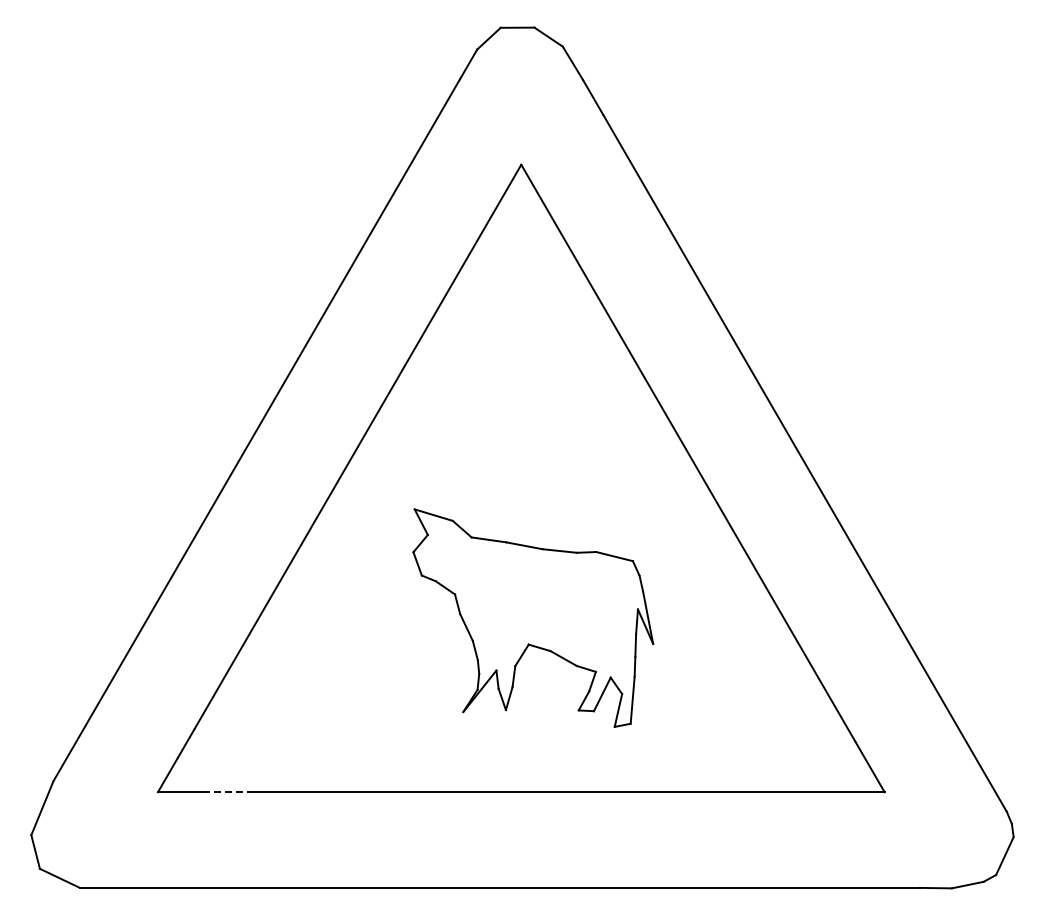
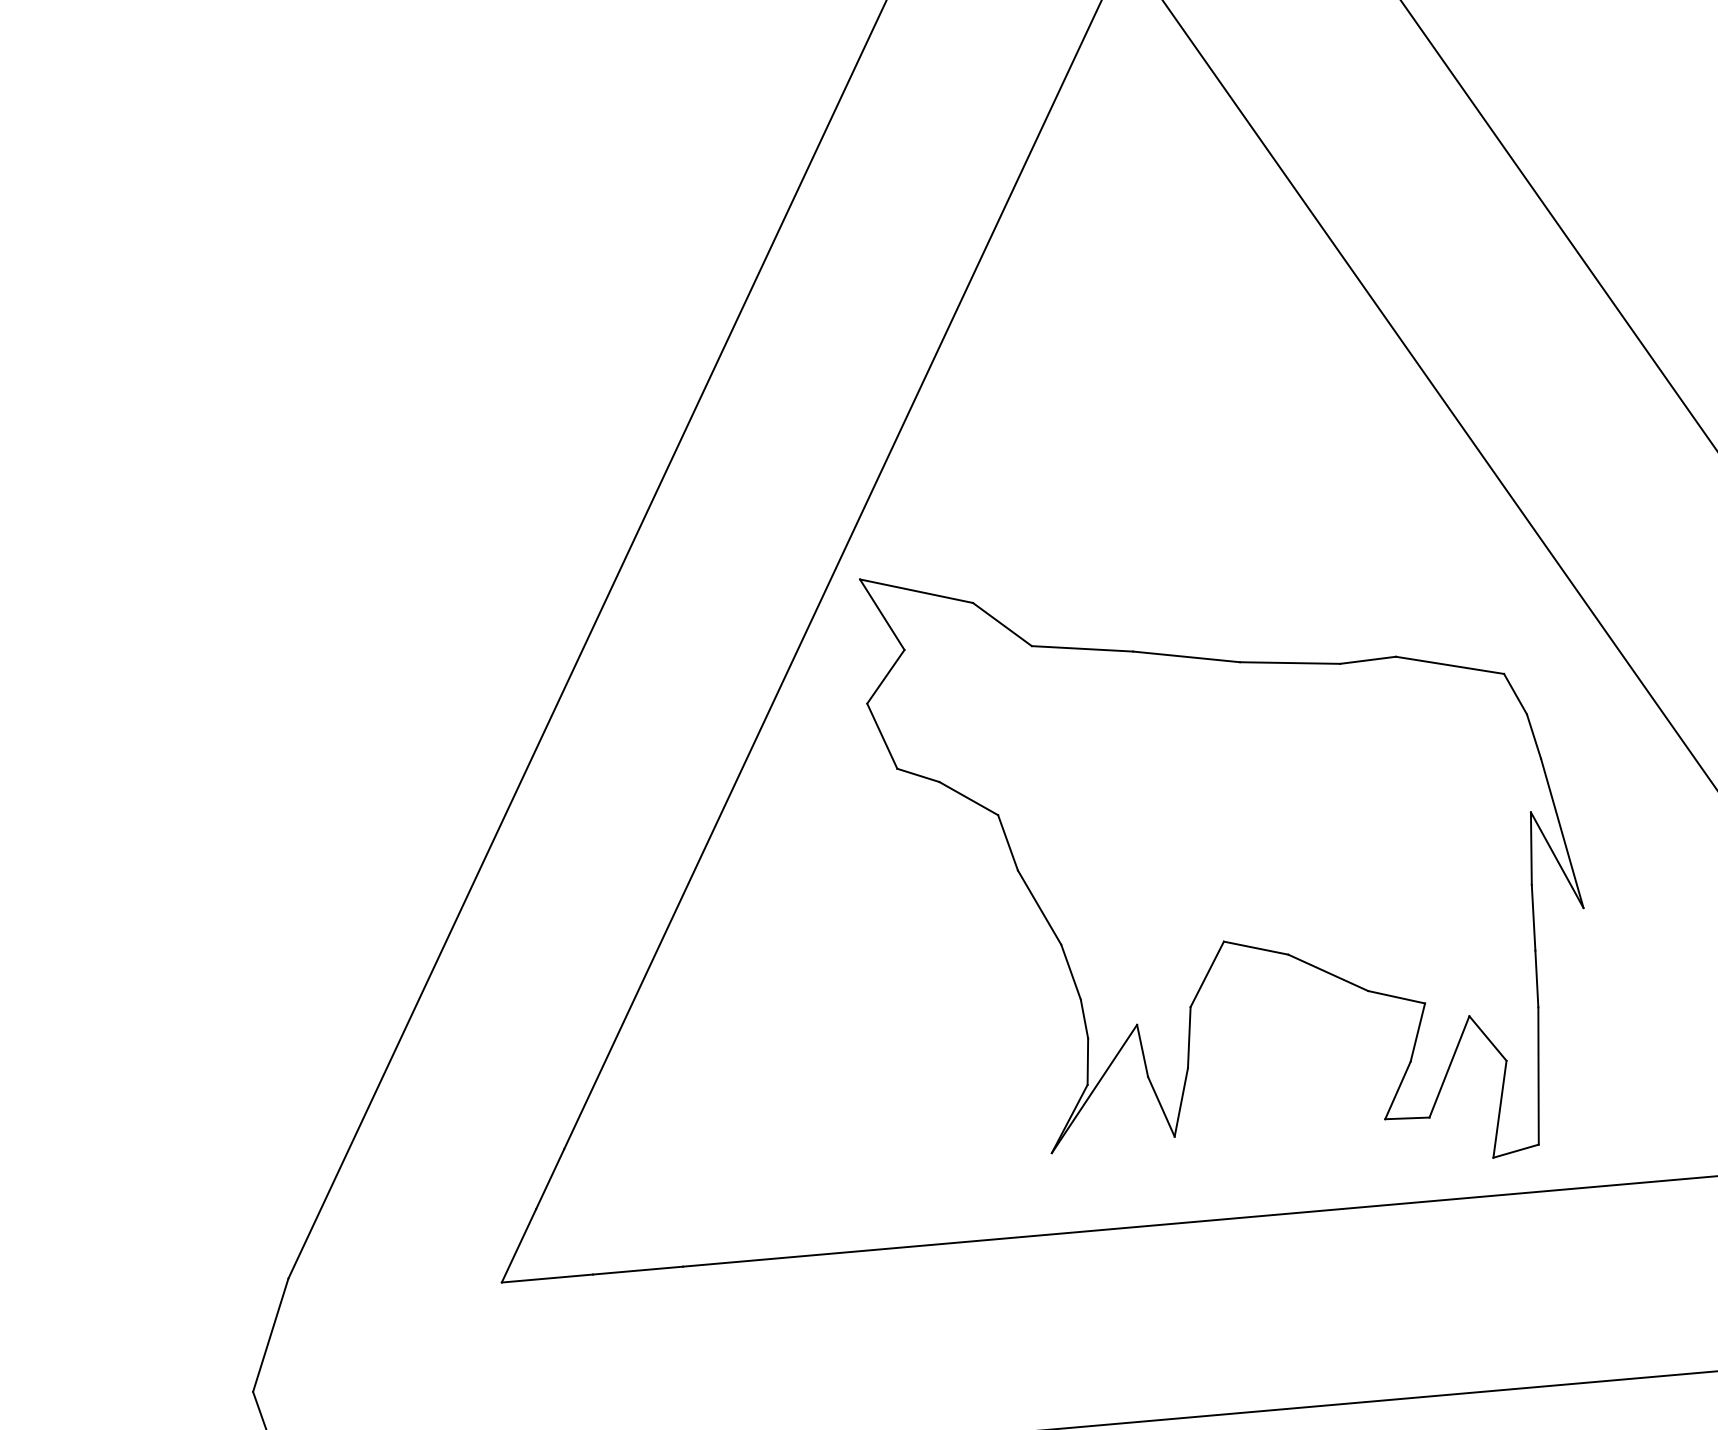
part: (533, 617) -> (1230, 862), size x1.43
line: (225, 792) -> (638, 1271), dashed -> solid

